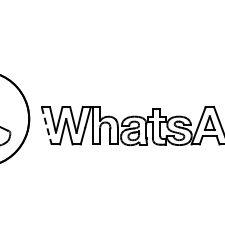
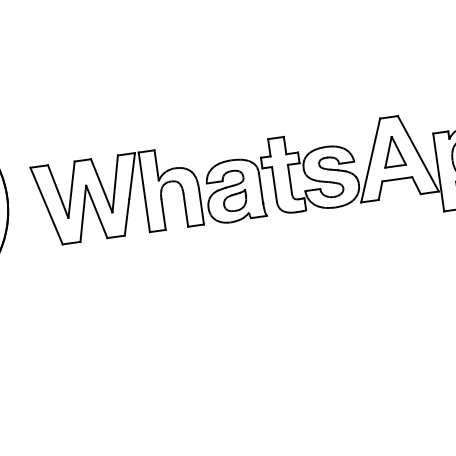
line: (46, 126) -> (46, 207), dashed -> solid

